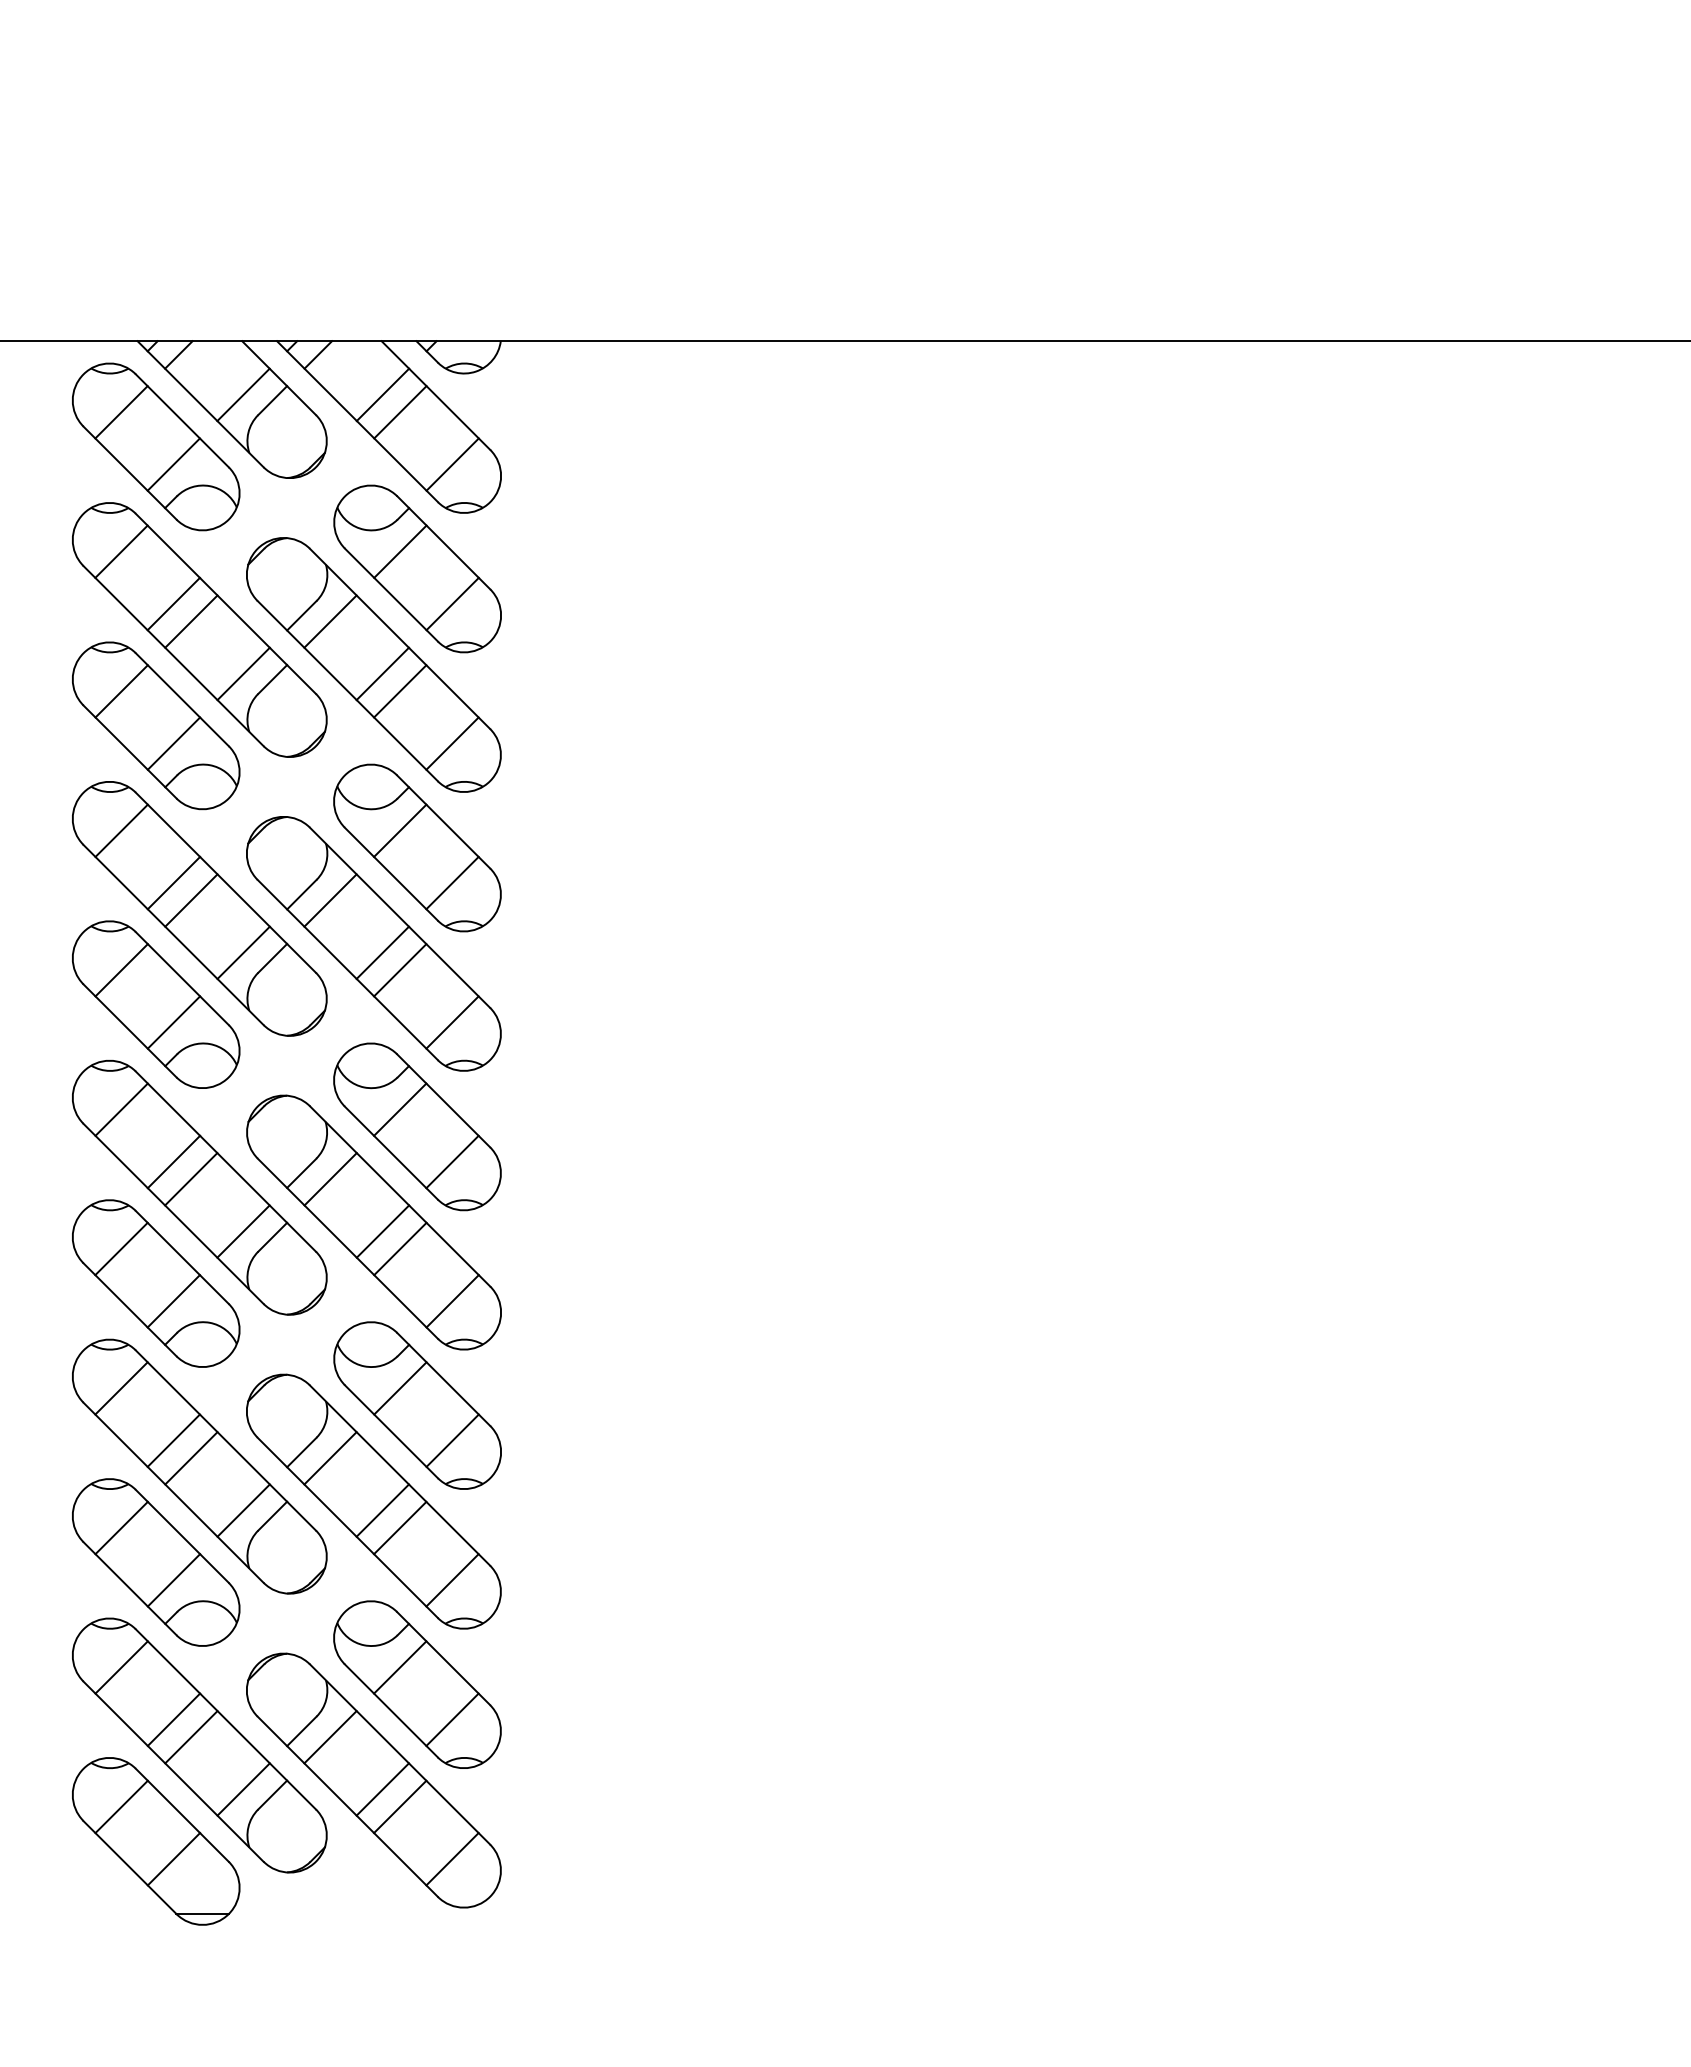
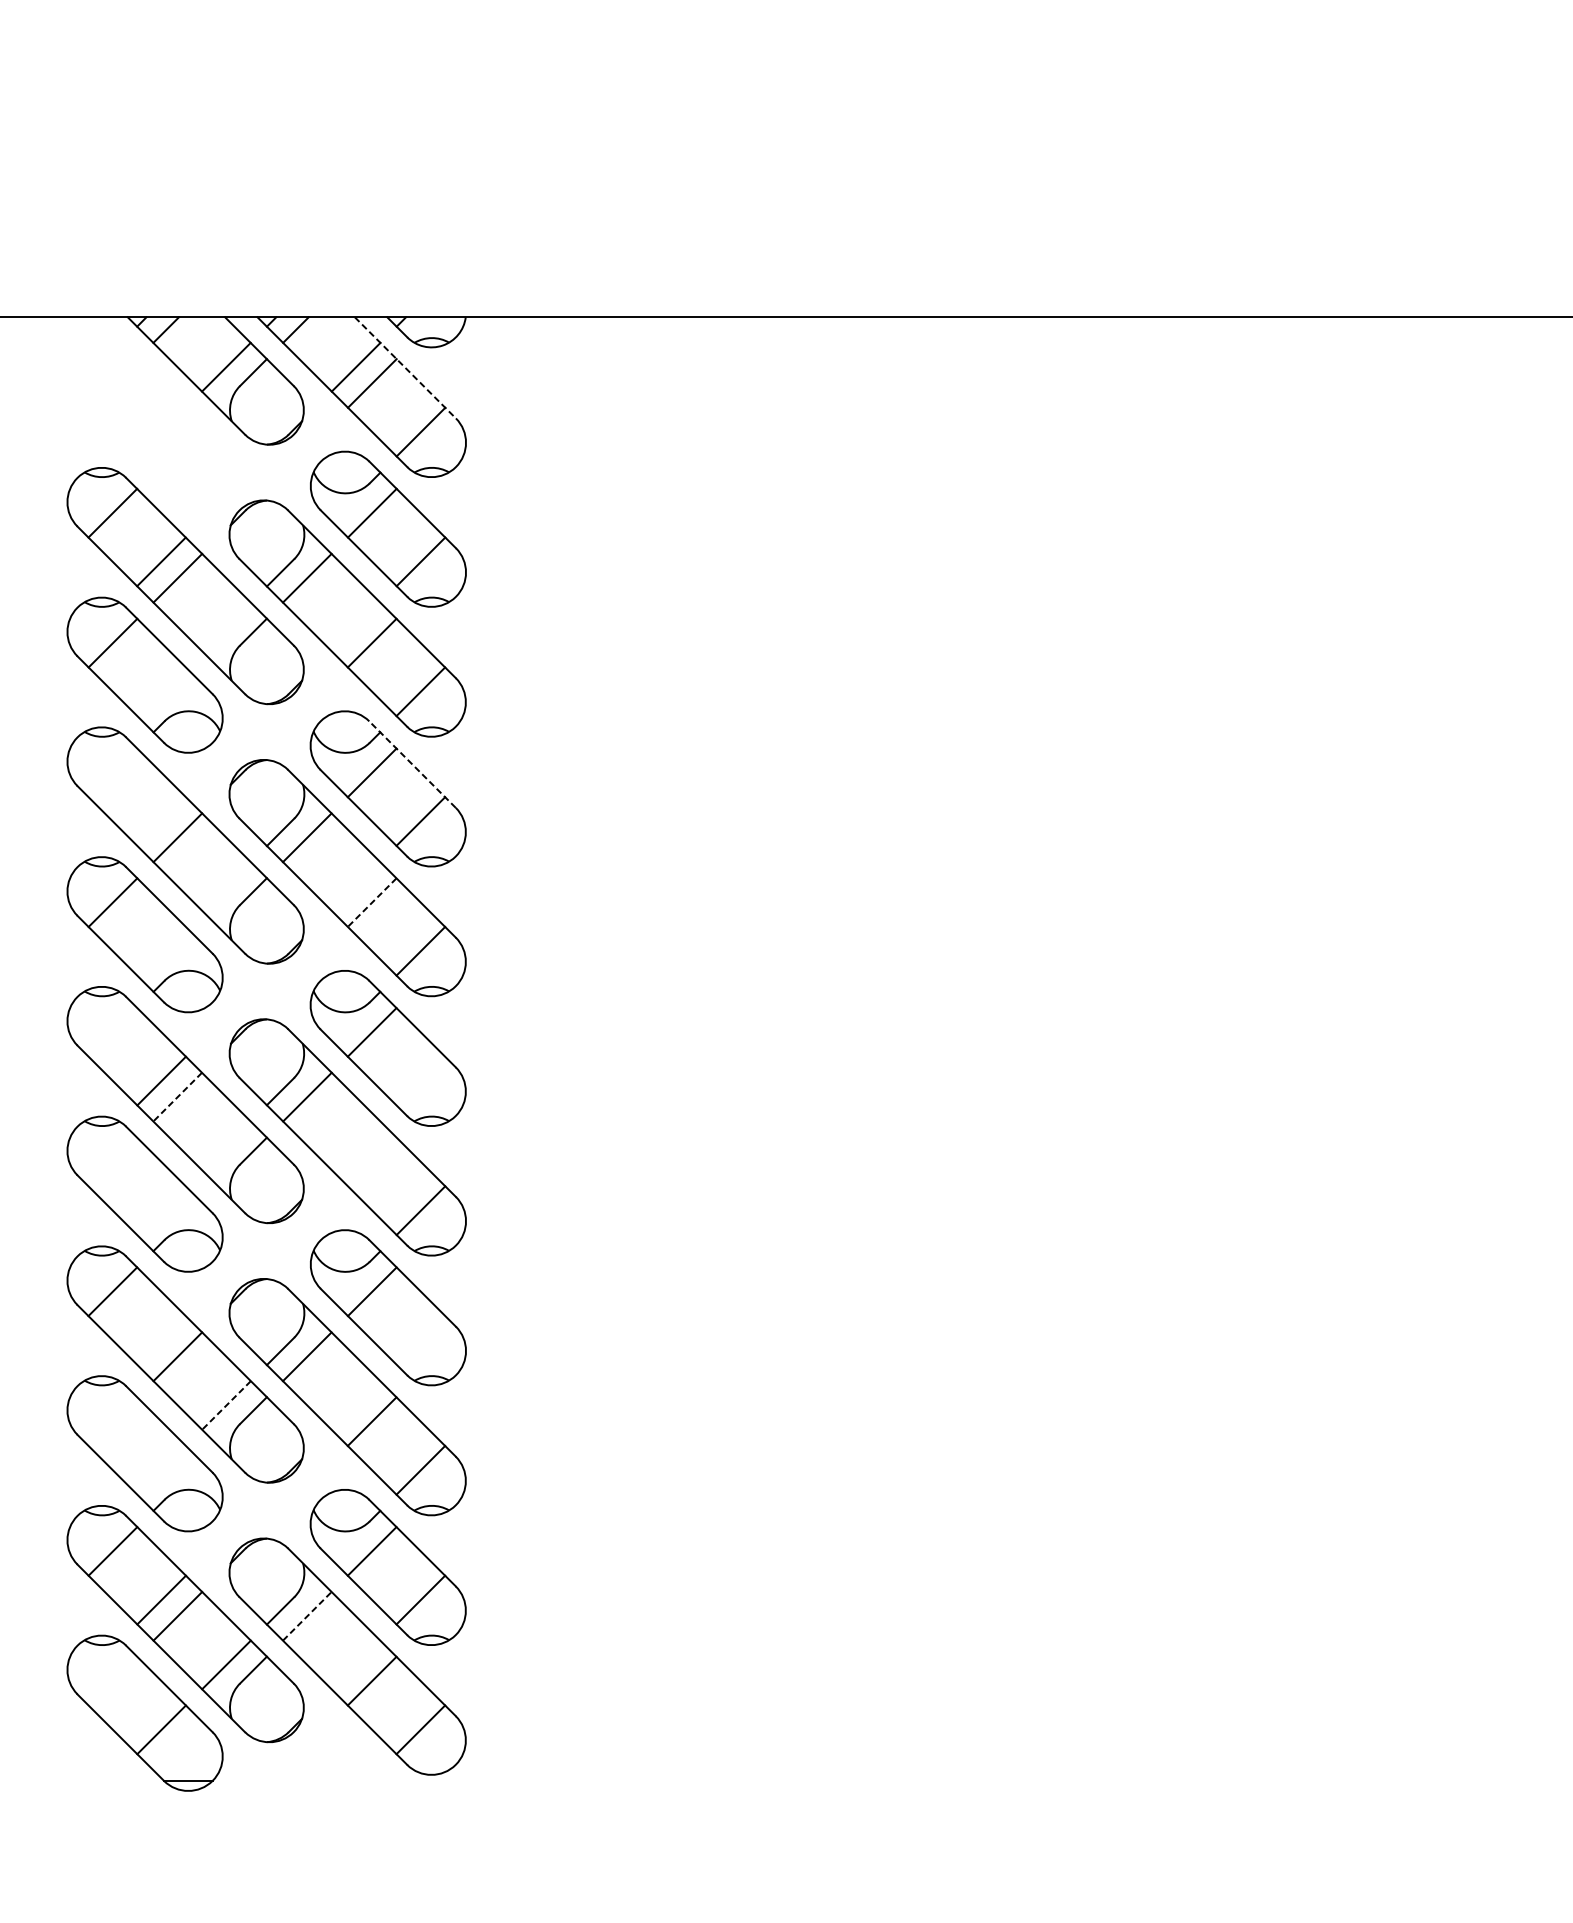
line: (435, 395) -> (404, 367), solid -> dashed
part: (156, 446) -> (145, 415), removed
line: (243, 673) -> (226, 626), removed
line: (382, 673) -> (355, 626), removed
line: (173, 743) -> (161, 691), removed
line: (443, 821) -> (412, 764), solid -> dashed
line: (121, 830) -> (112, 772), removed
line: (173, 882) -> (161, 820), removed
line: (243, 952) -> (226, 886), removed
line: (382, 952) -> (355, 886), removed
line: (400, 970) -> (372, 902), solid -> dashed
line: (173, 1022) -> (161, 951), removed
line: (121, 1109) -> (112, 1032), removed
line: (452, 1161) -> (420, 1080), removed
line: (191, 1179) -> (177, 1097), solid -> dashed
line: (243, 1231) -> (226, 1145), removed
line: (382, 1231) -> (355, 1145), removed
line: (121, 1248) -> (112, 1161), removed
line: (400, 1248) -> (372, 1161), removed
line: (173, 1301) -> (161, 1210), removed
line: (173, 1440) -> (161, 1340), removed
line: (452, 1440) -> (420, 1340), removed
line: (243, 1510) -> (226, 1405), solid -> dashed
line: (382, 1510) -> (355, 1405), removed
line: (121, 1527) -> (112, 1421), removed
line: (173, 1580) -> (161, 1470), removed
line: (330, 1737) -> (307, 1616), solid -> dashed
line: (382, 1789) -> (355, 1664), removed
line: (121, 1806) -> (112, 1680), removed

